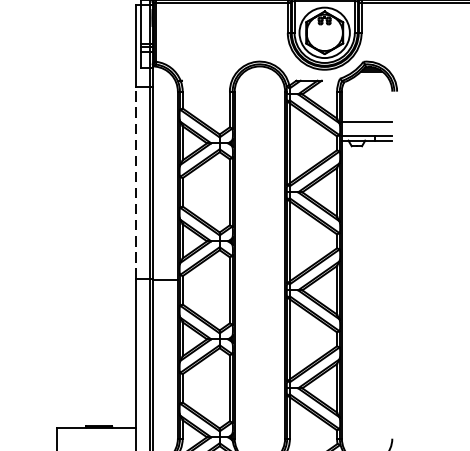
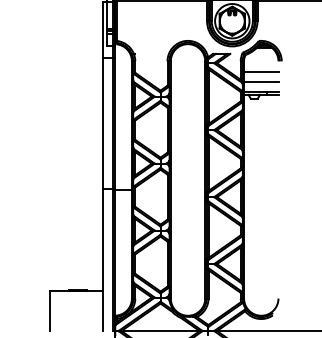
line: (367, 106) -> (261, 71), added
line: (136, 182) -> (103, 123), dashed -> solid

